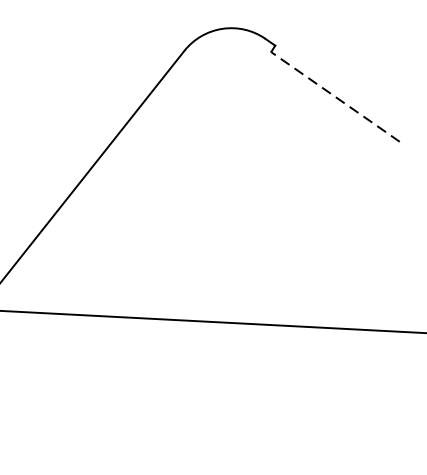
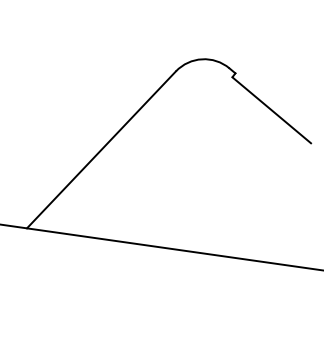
line: (335, 97) -> (271, 110), dashed -> solid

